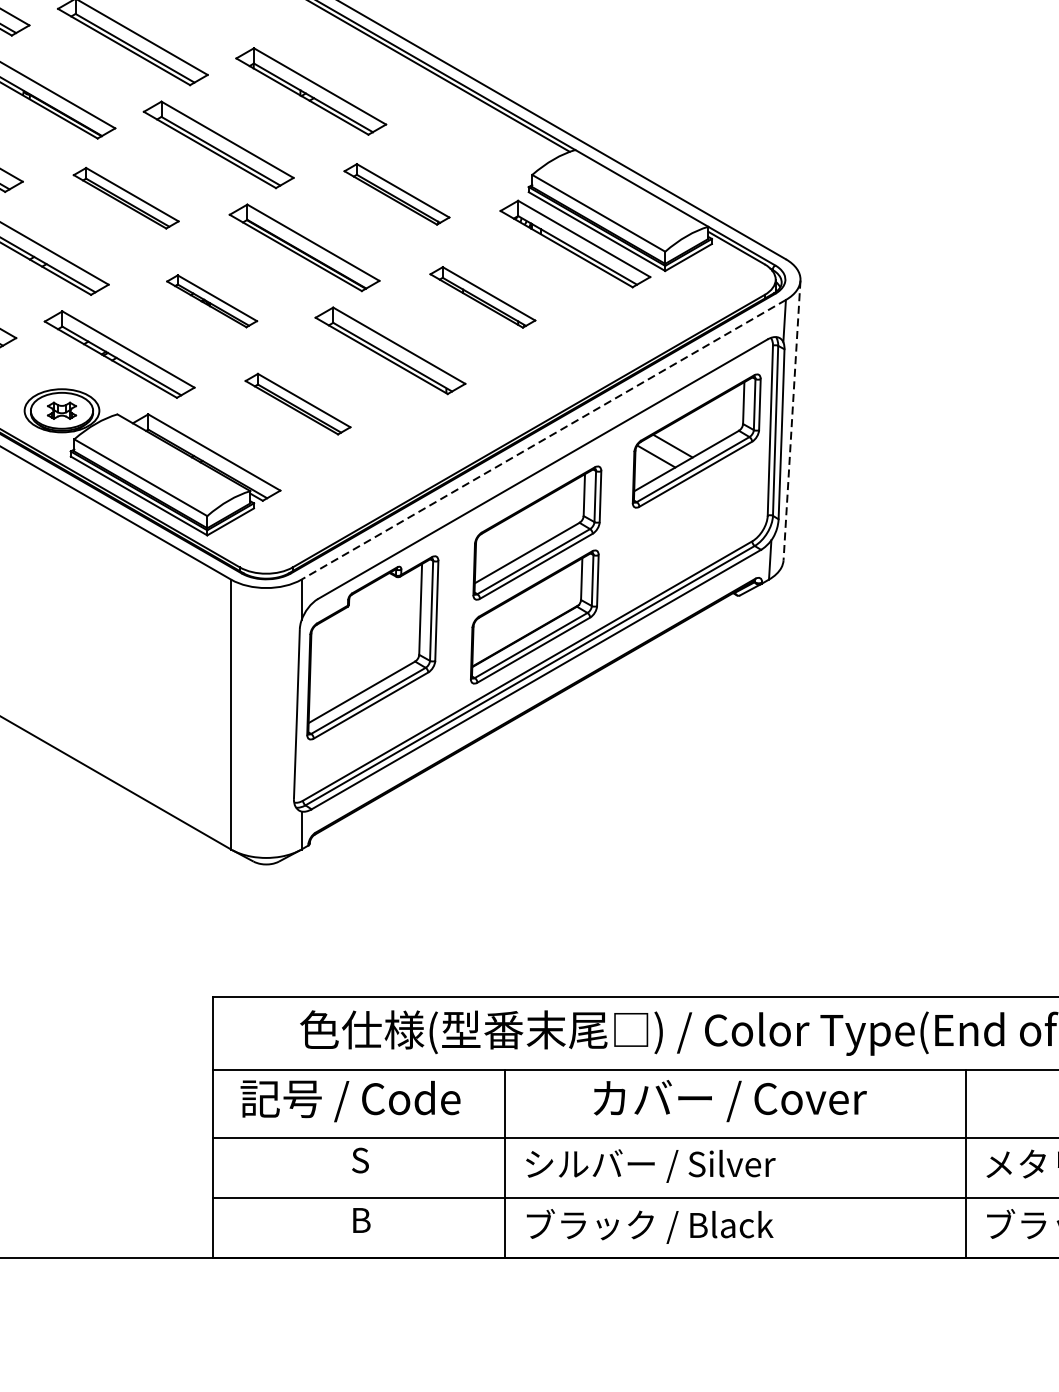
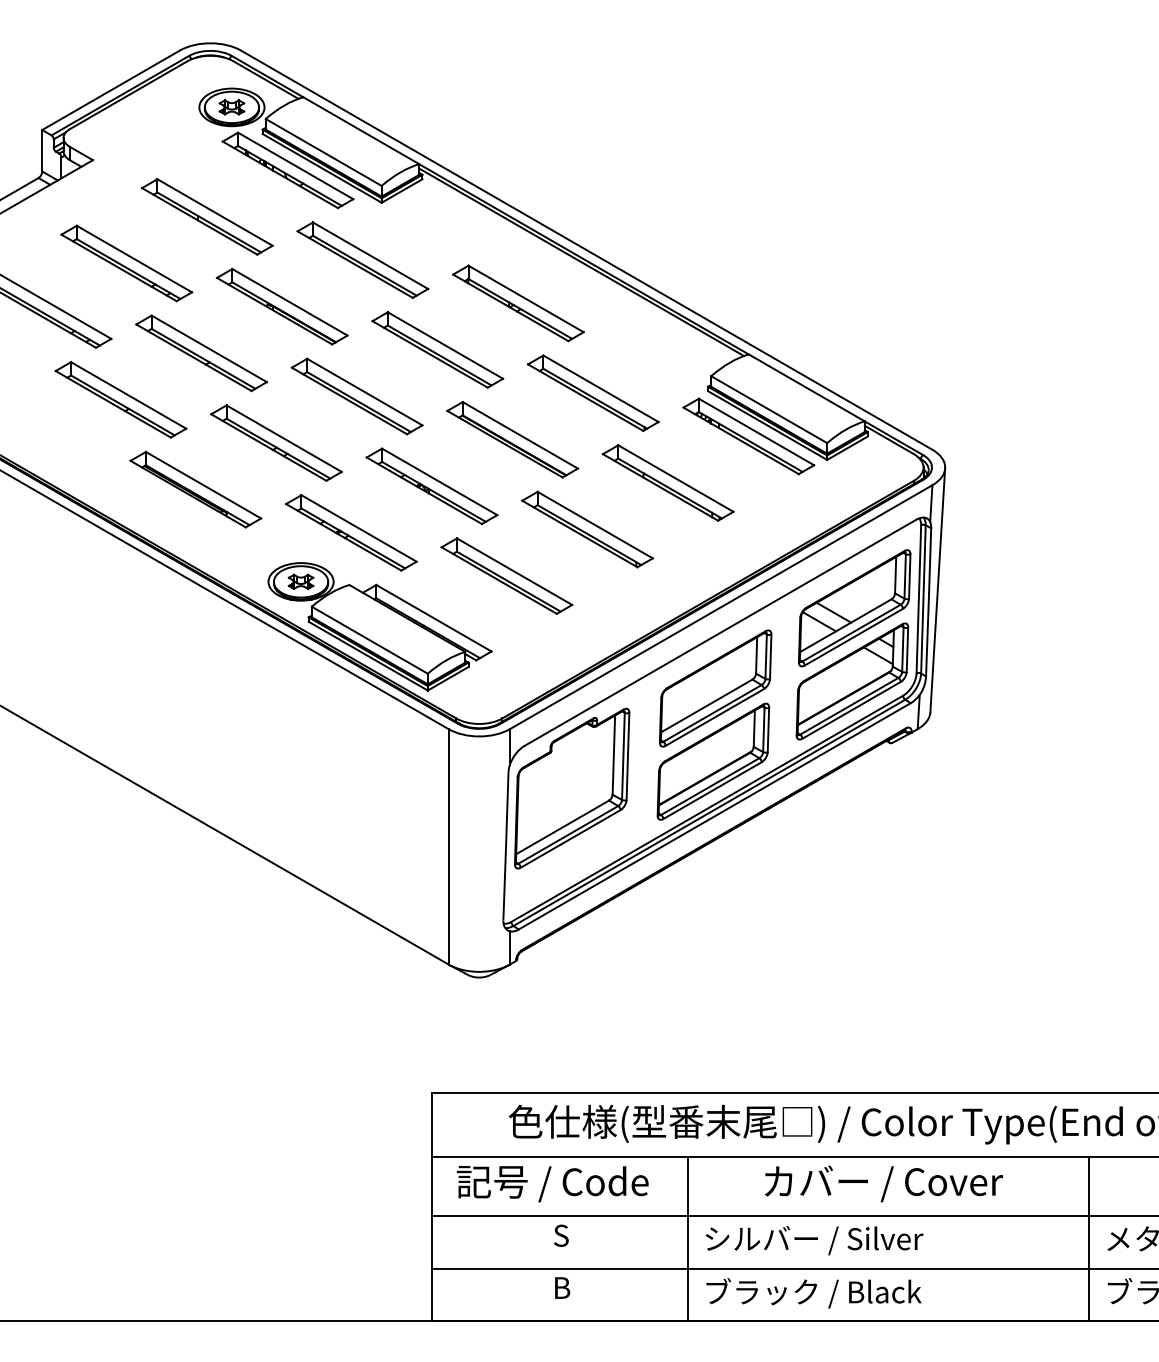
part: (396, 193) -> (592, 392), size x1.43
part: (125, 198) -> (356, 396), size x1.43
part: (482, 296) -> (667, 482), size x1.43
part: (211, 301) -> (431, 486), size x1.67
part: (297, 403) -> (506, 575), size x1.43
line: (791, 420) -> (937, 590), dashed -> solid
line: (544, 440) -> (721, 607), dashed -> solid
part: (694, 525) -> (852, 681), added

